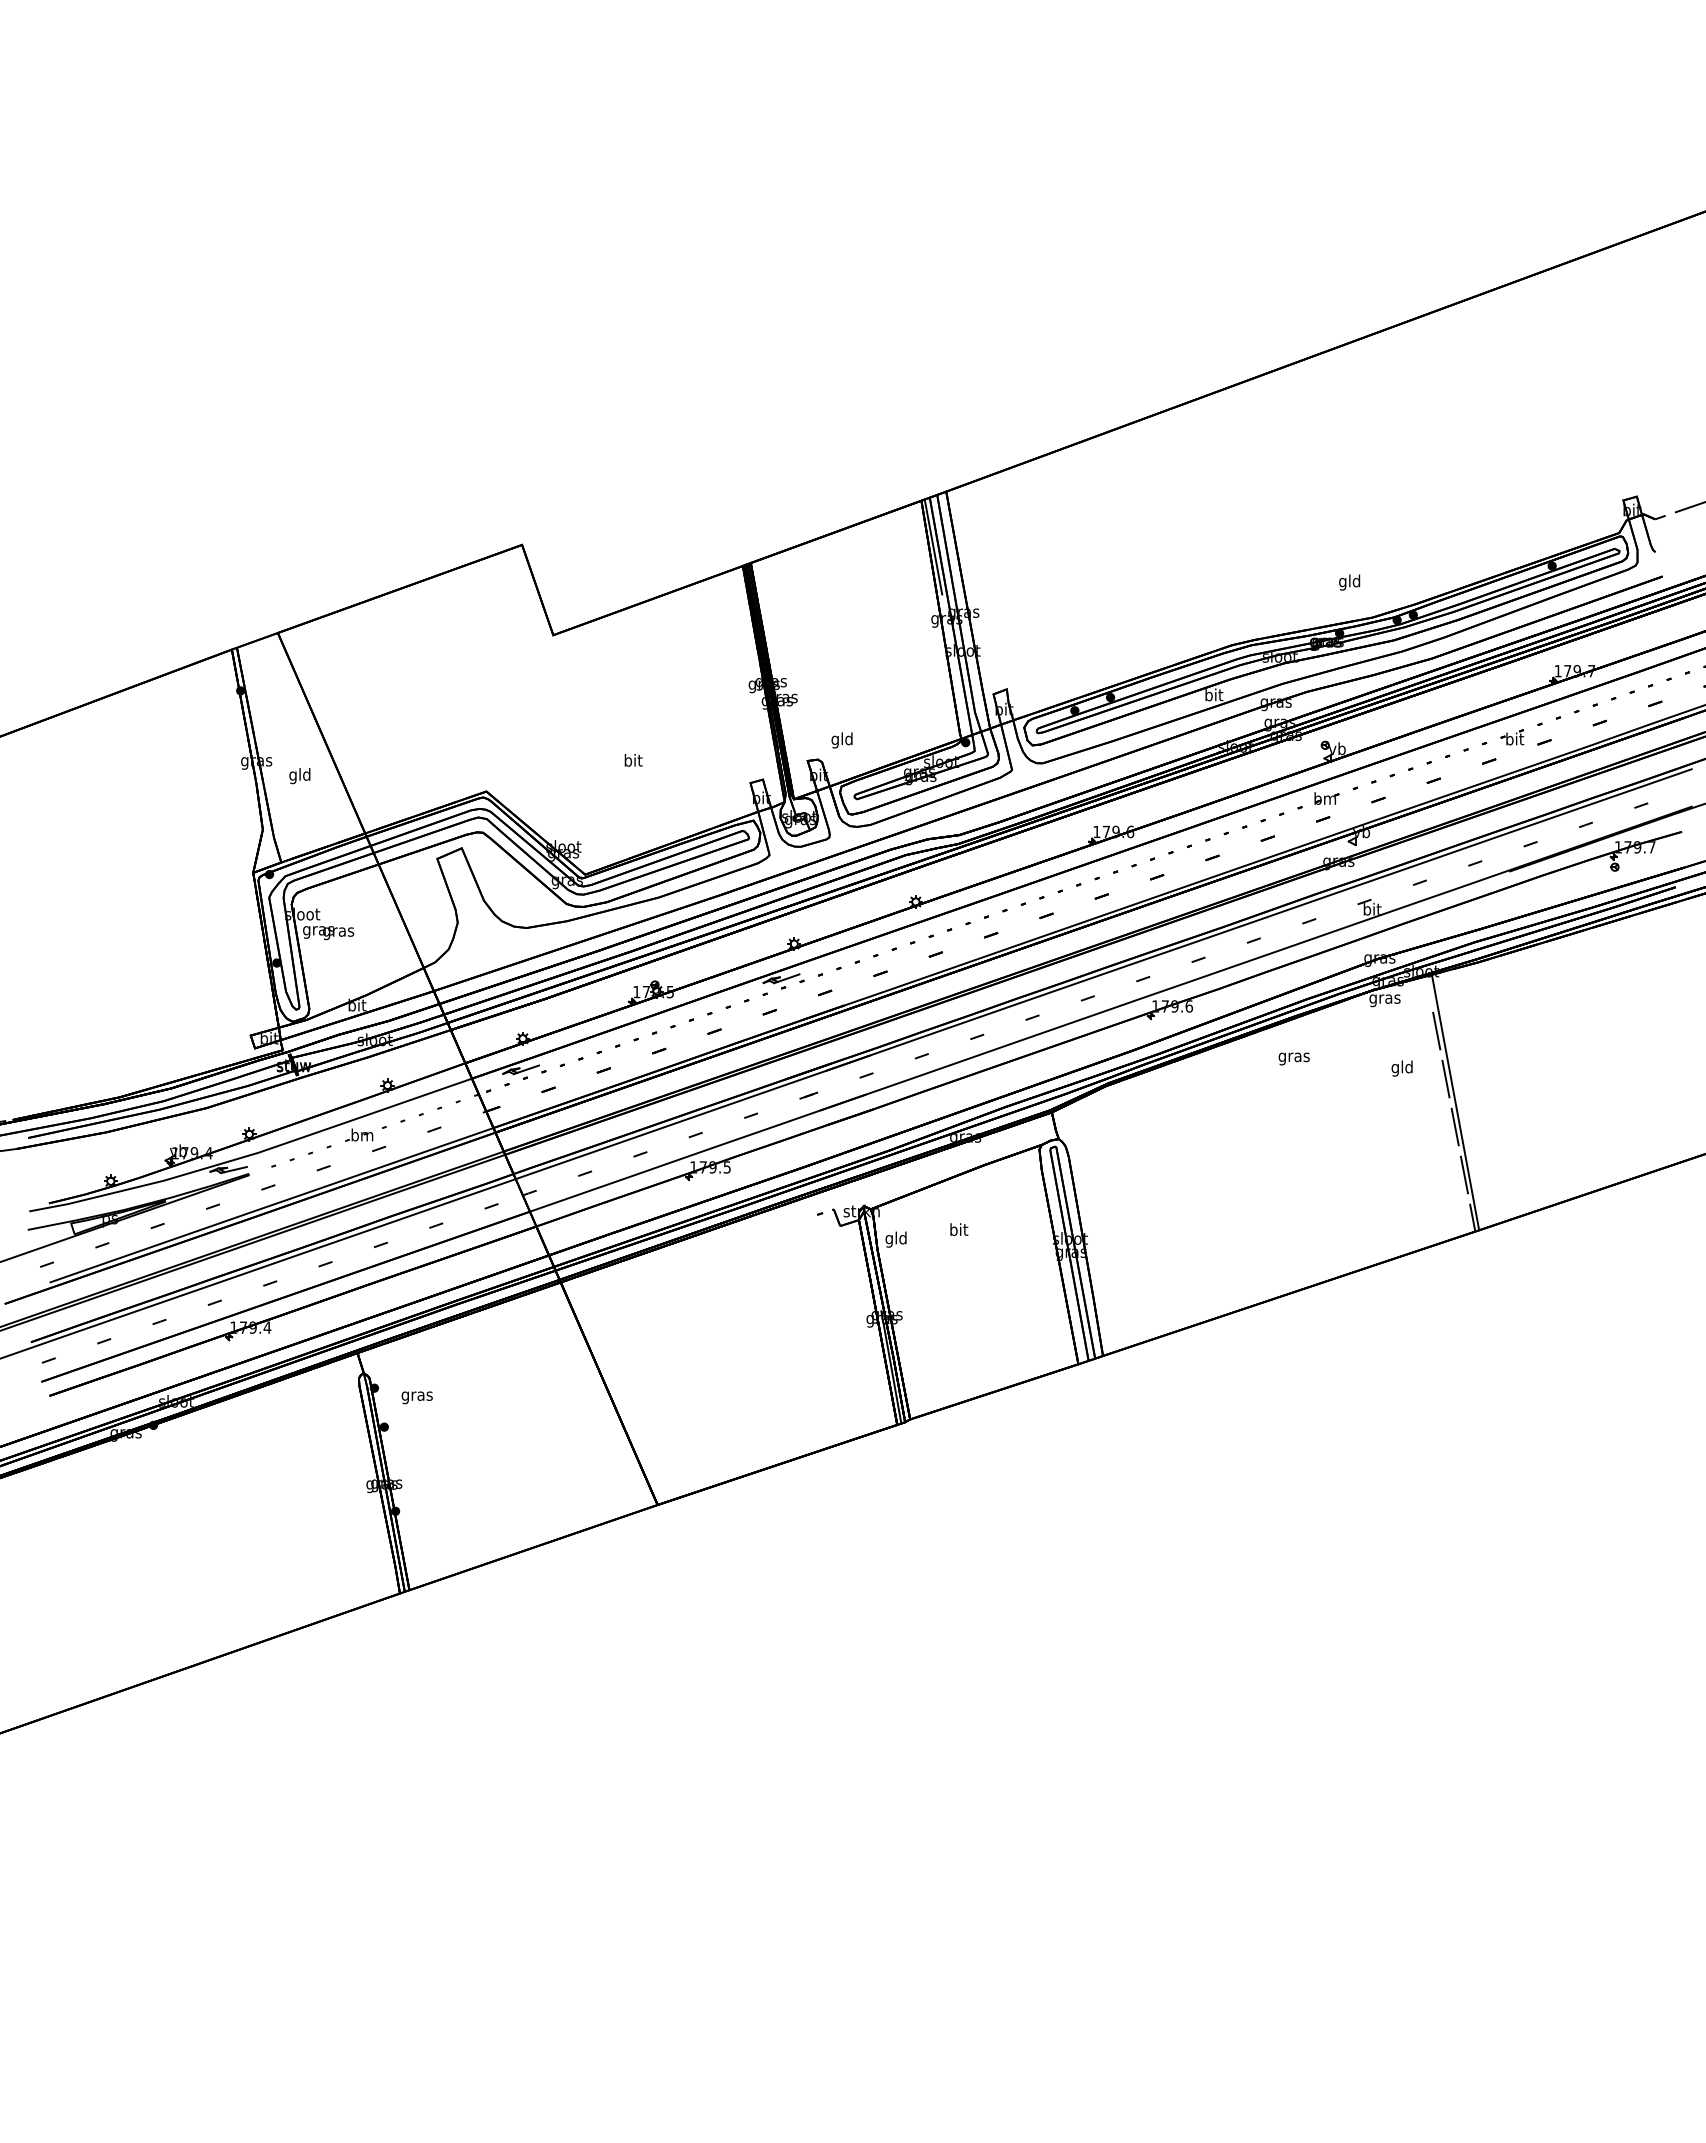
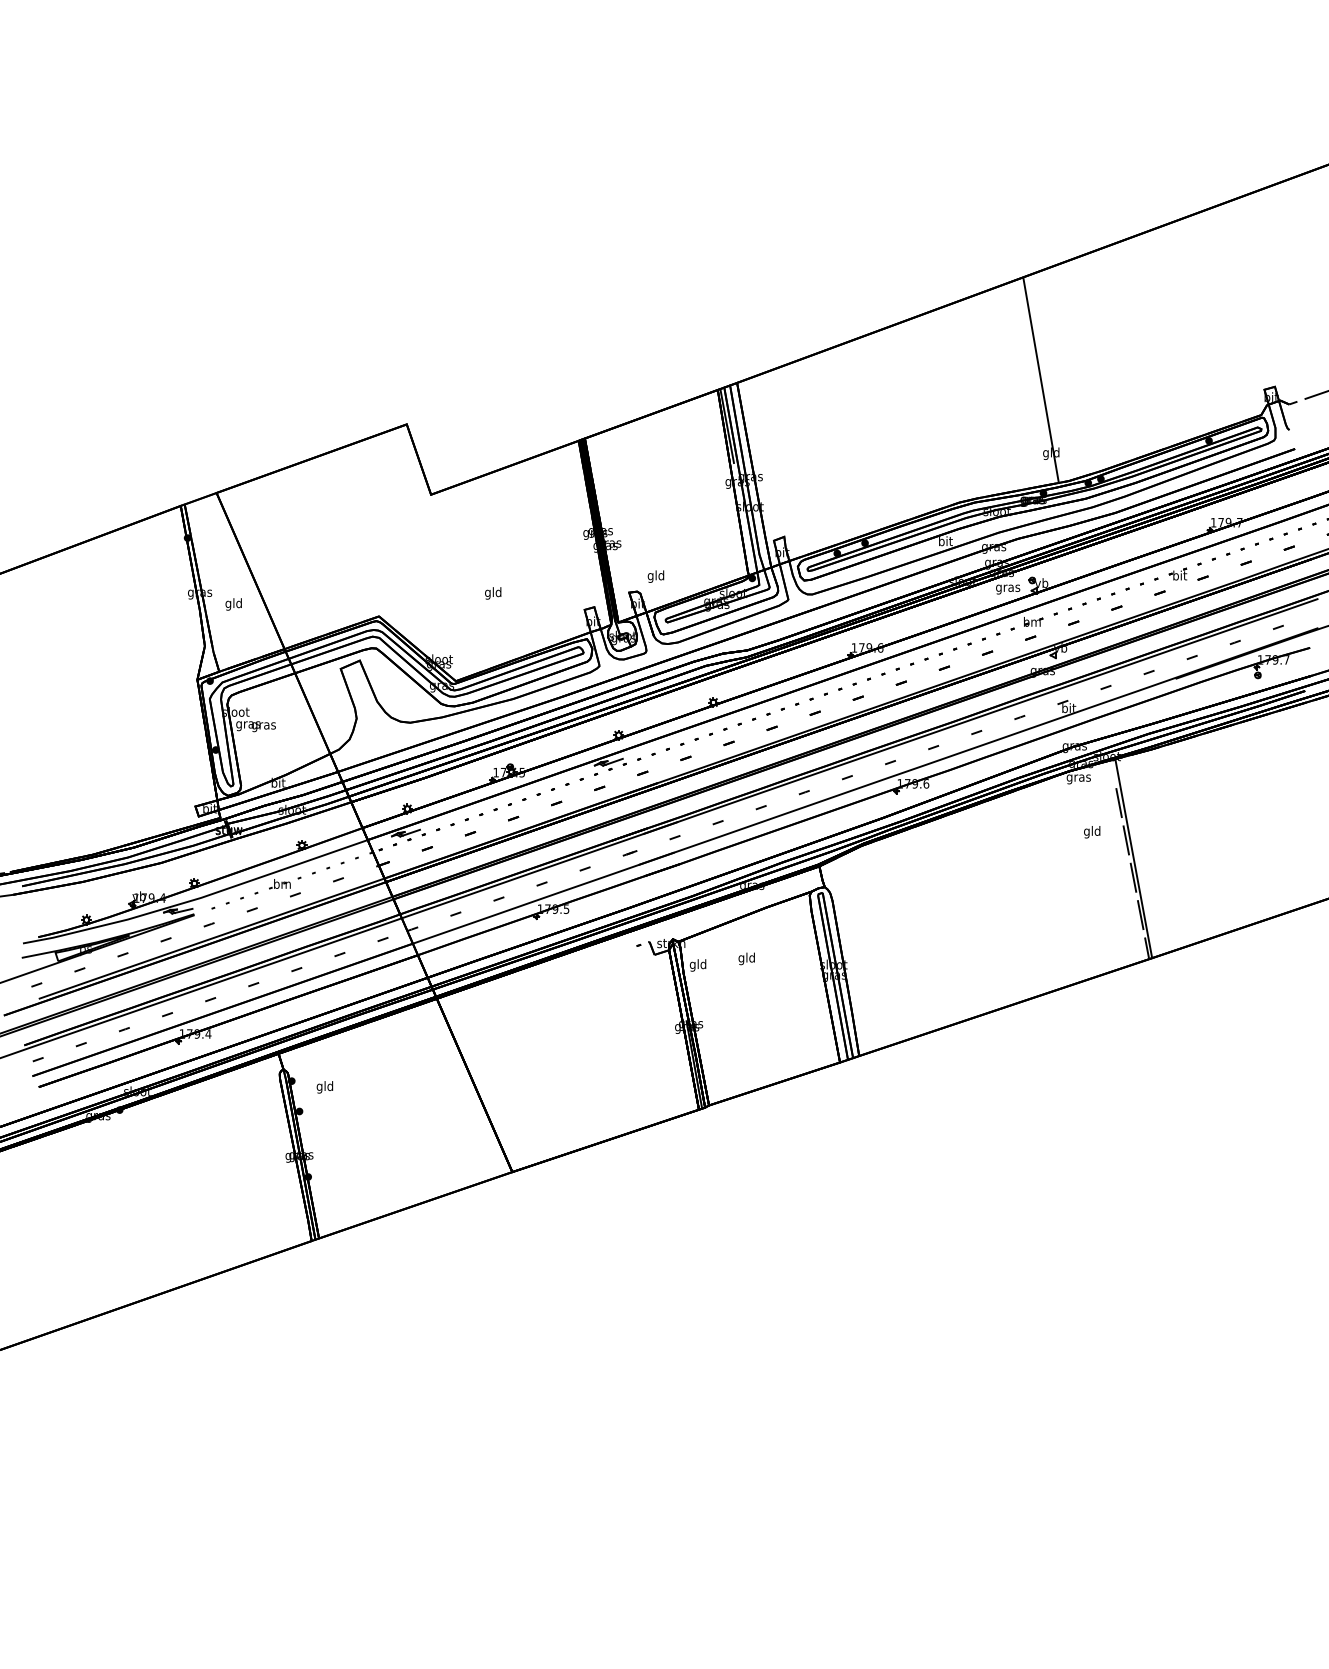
line: (1336, 488) -> (1041, 380), added
text: (632, 761) -> (492, 593), bit -> gld
text: (1293, 1058) -> (1007, 589), moved
text: (958, 1231) -> (746, 959), bit -> gld
text: (416, 1396) -> (324, 1087), gras -> gld

